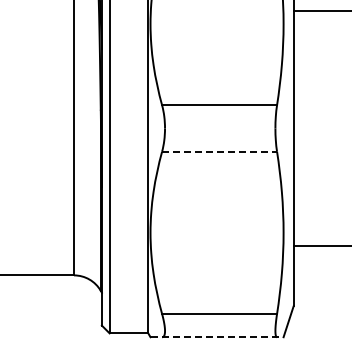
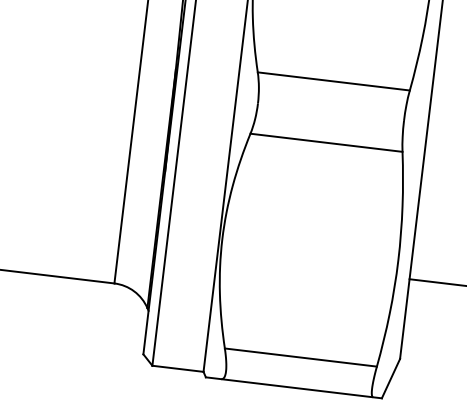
line: (220, 151) -> (327, 142), dashed -> solid
line: (217, 337) -> (294, 388), dashed -> solid

